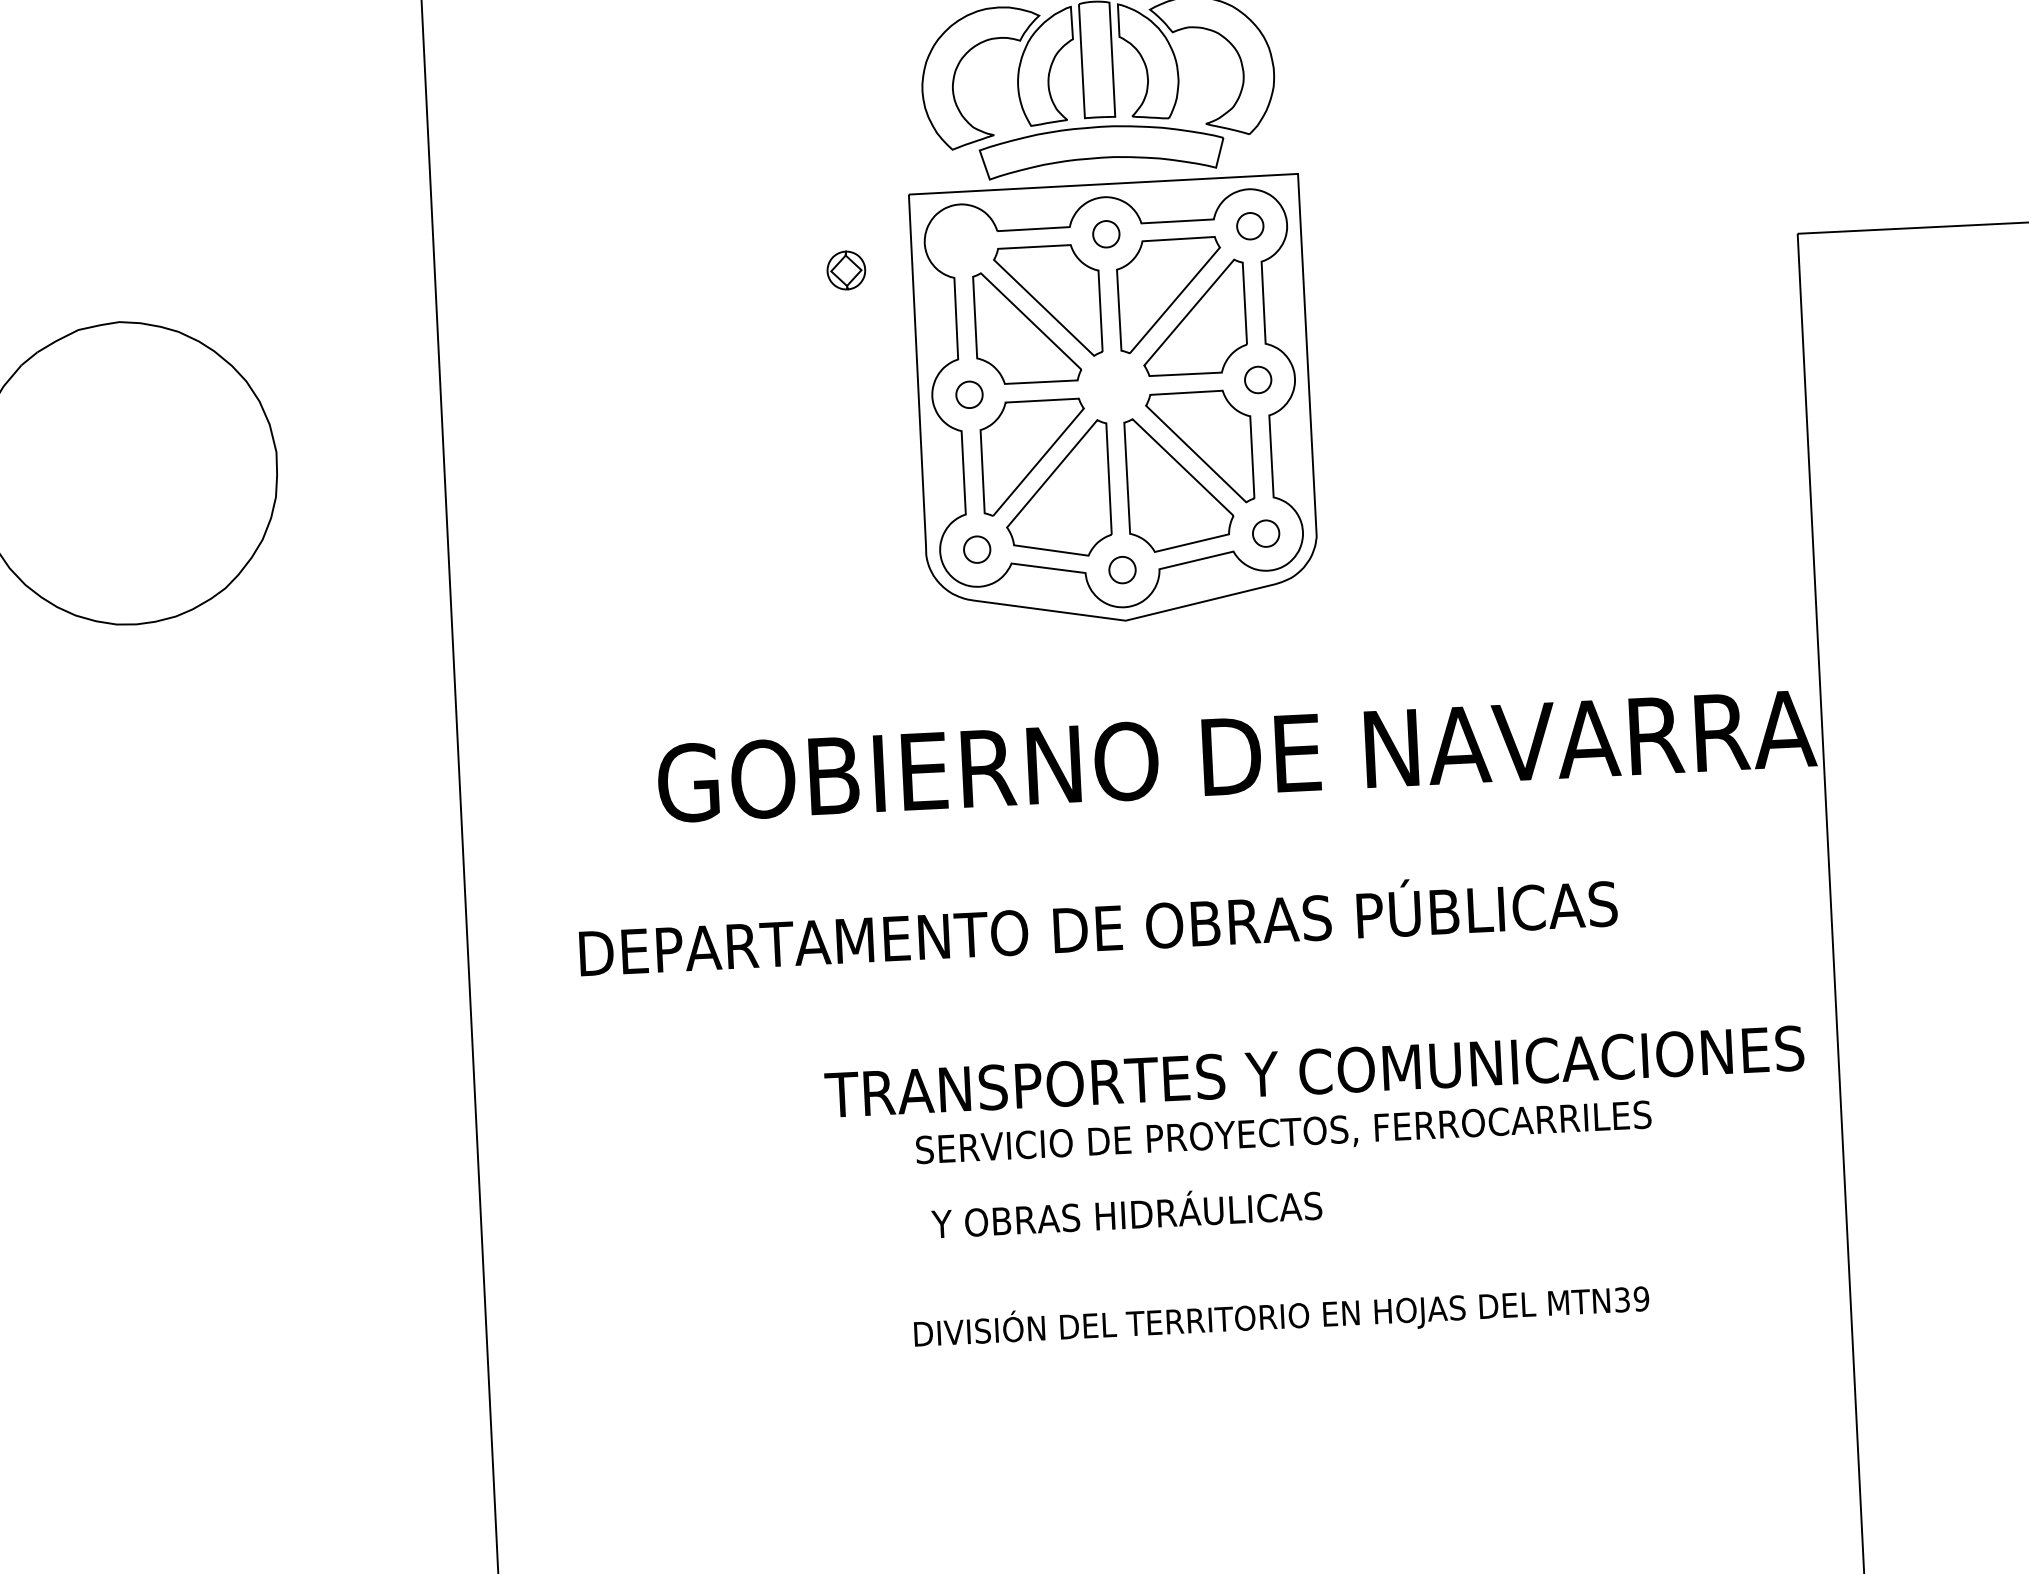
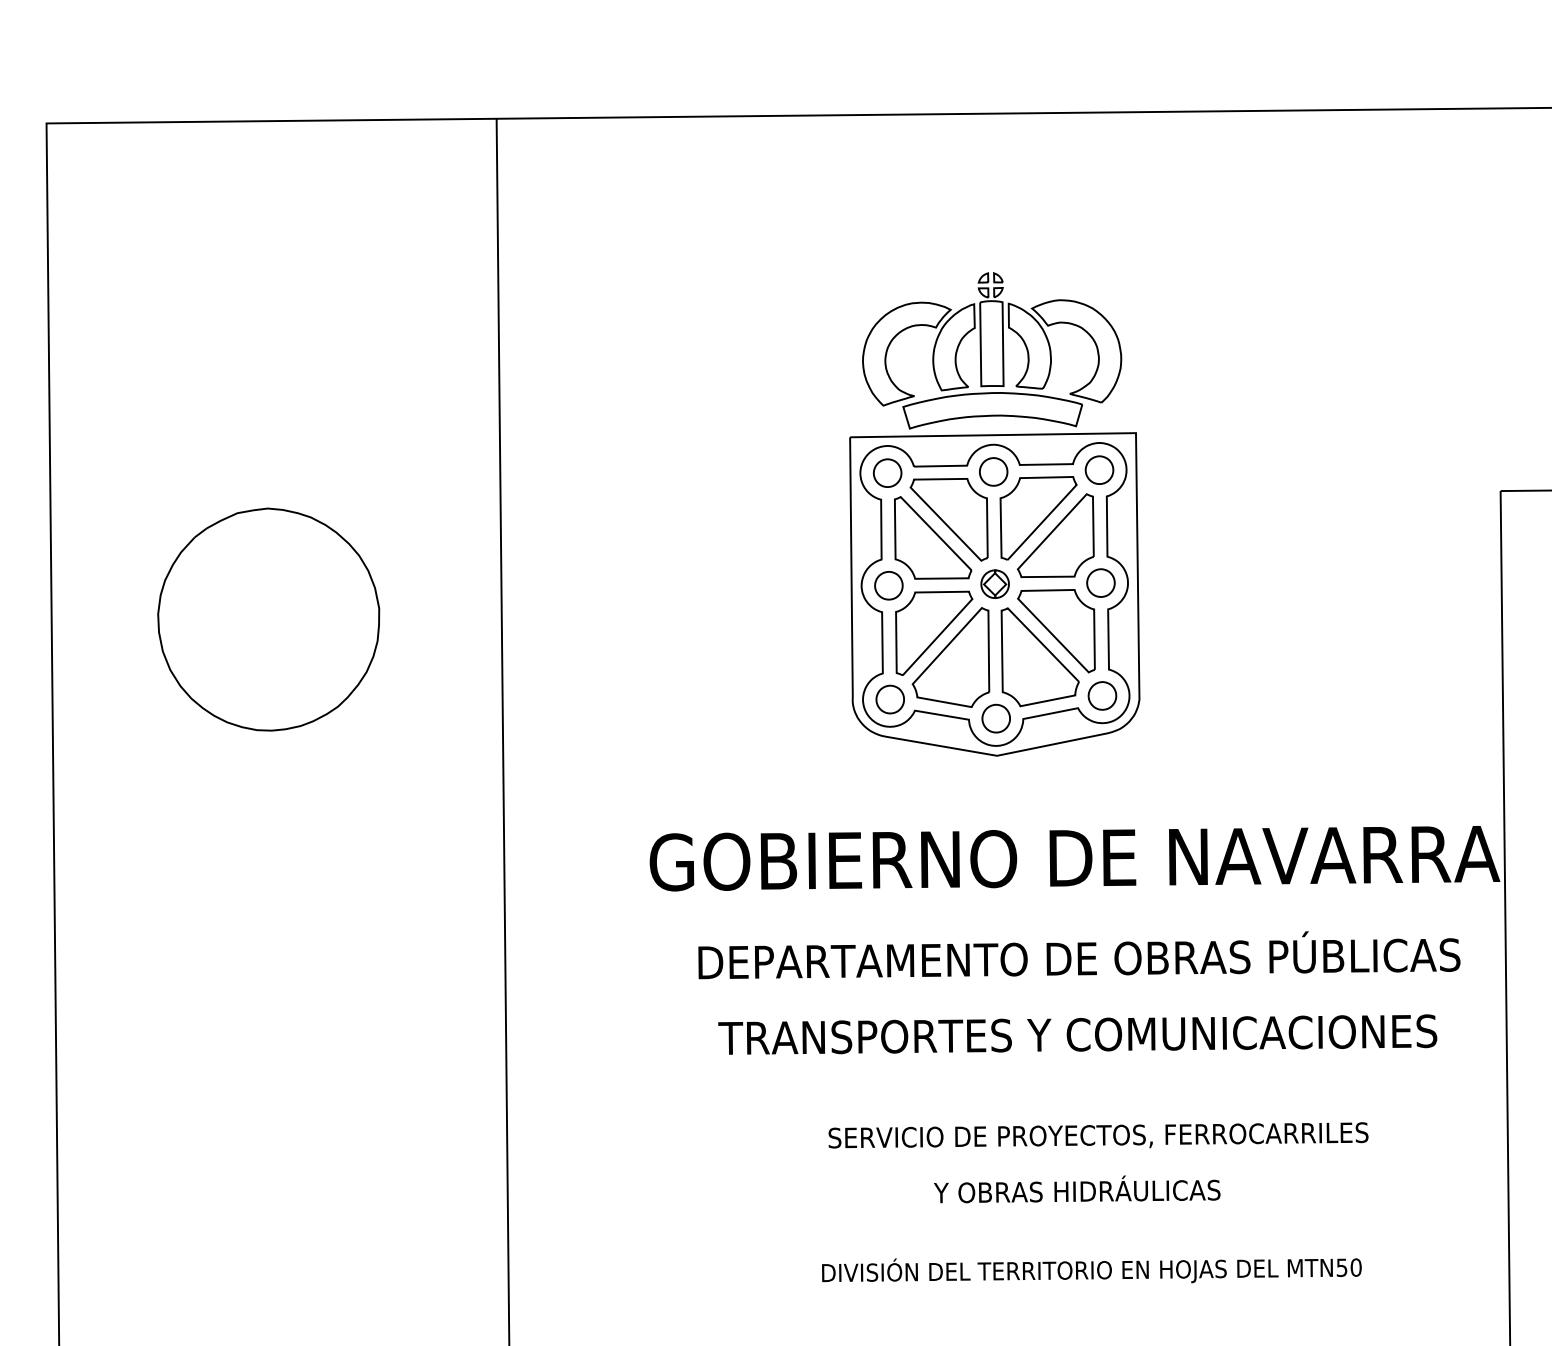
part: (1250, 225) -> (1099, 469), size x1.43
part: (1105, 233) -> (993, 471), size x1.43
part: (961, 240) -> (887, 472), added
part: (845, 269) -> (994, 583), moved
part: (1257, 379) -> (1100, 582), size x1.43
part: (968, 394) -> (888, 585), size x1.43
part: (1266, 533) -> (1102, 695), size x1.43
part: (976, 549) -> (889, 699), size x1.43
part: (1121, 569) -> (995, 718), size x1.43
text: (1098, 924) -> (1079, 955), moved
text: (1314, 1071) -> (1077, 1034), moved
text: (1127, 1212) -> (1077, 1189), moved
text: (1632, 1299) -> (1349, 1267), MTN39 -> MTN50

